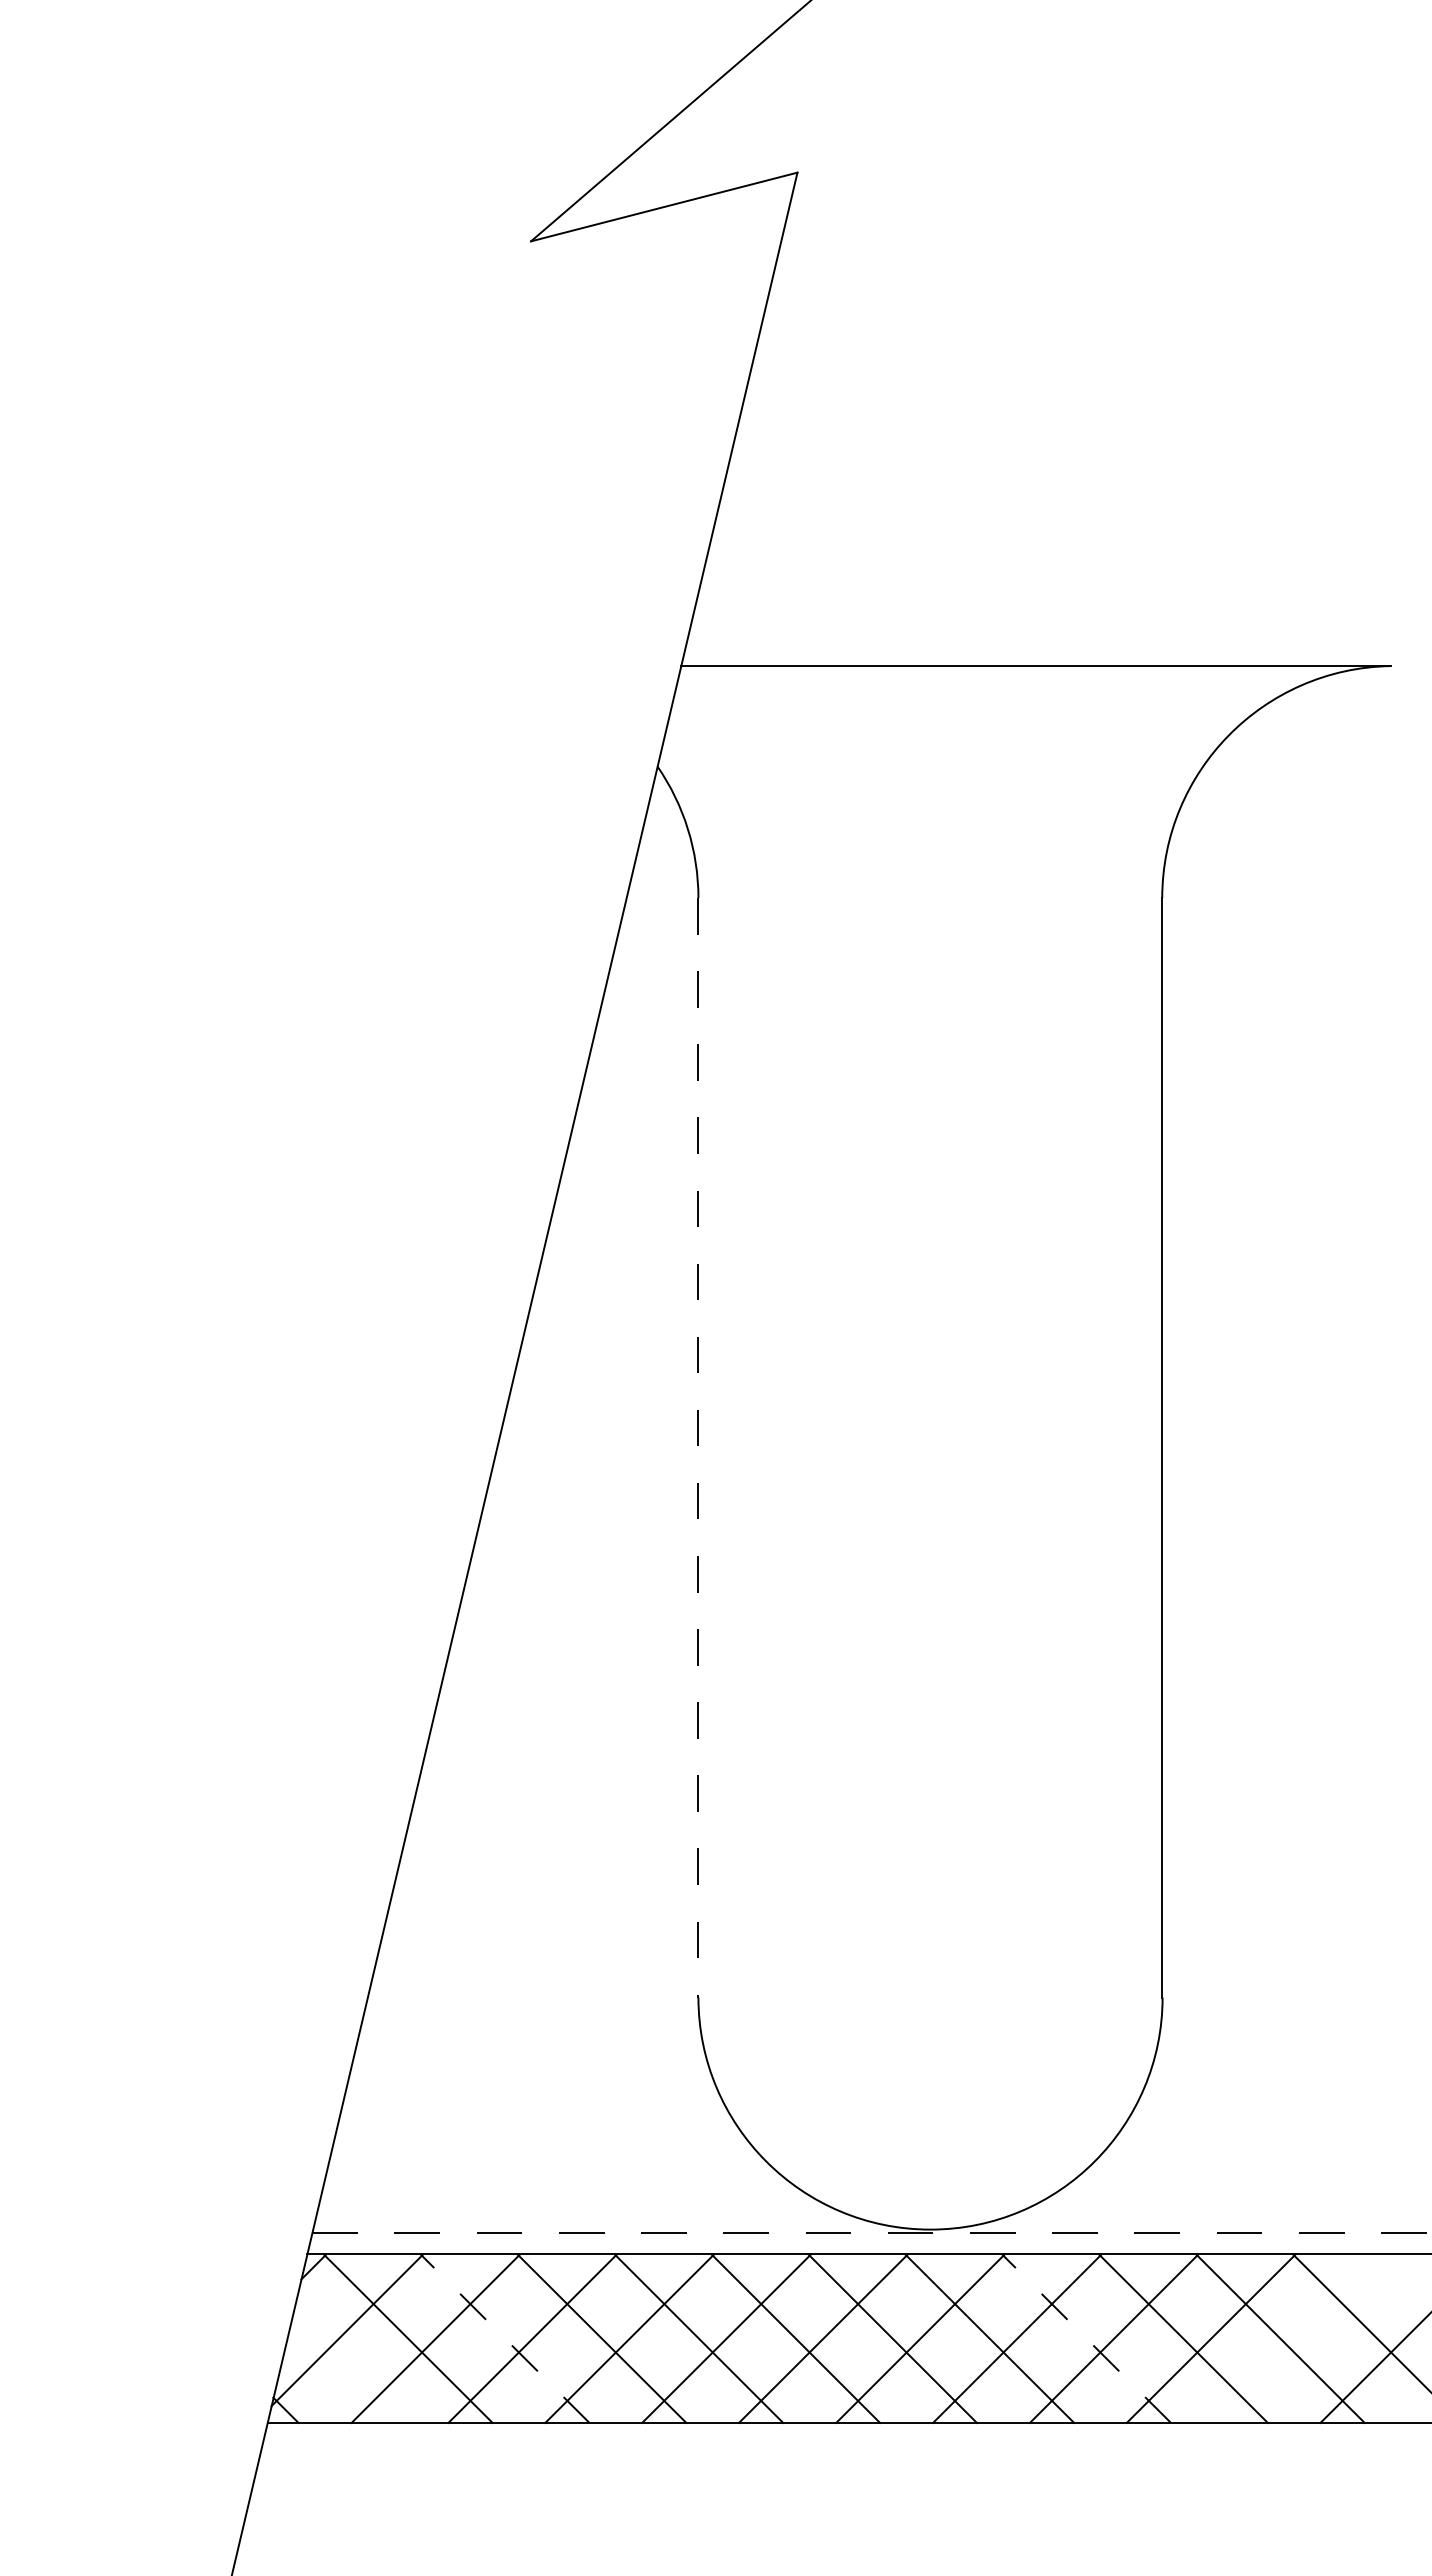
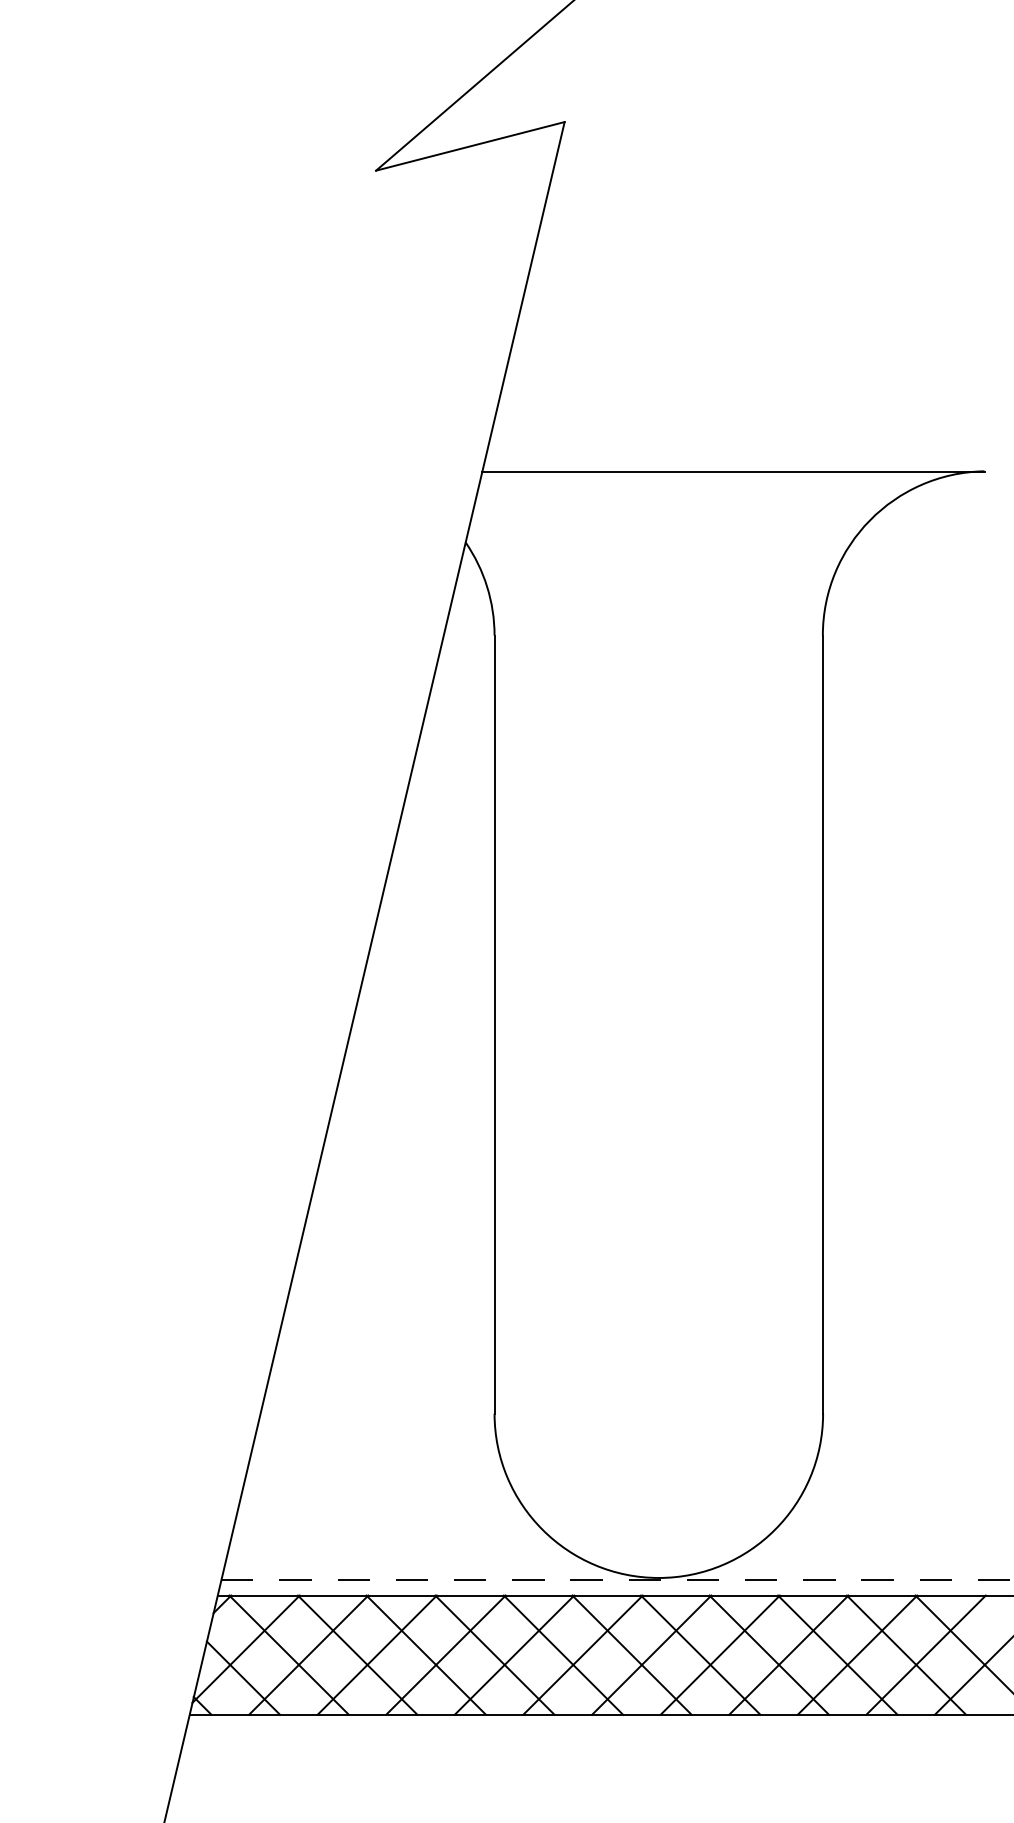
line: (698, 1447) -> (494, 1024), dashed -> solid
line: (504, 2338) -> (357, 1655), dashed -> solid
line: (1086, 2338) -> (769, 1655), dashed -> solid
line: (1307, 2338) -> (925, 1655), added
line: (343, 2370) -> (243, 1677), added

